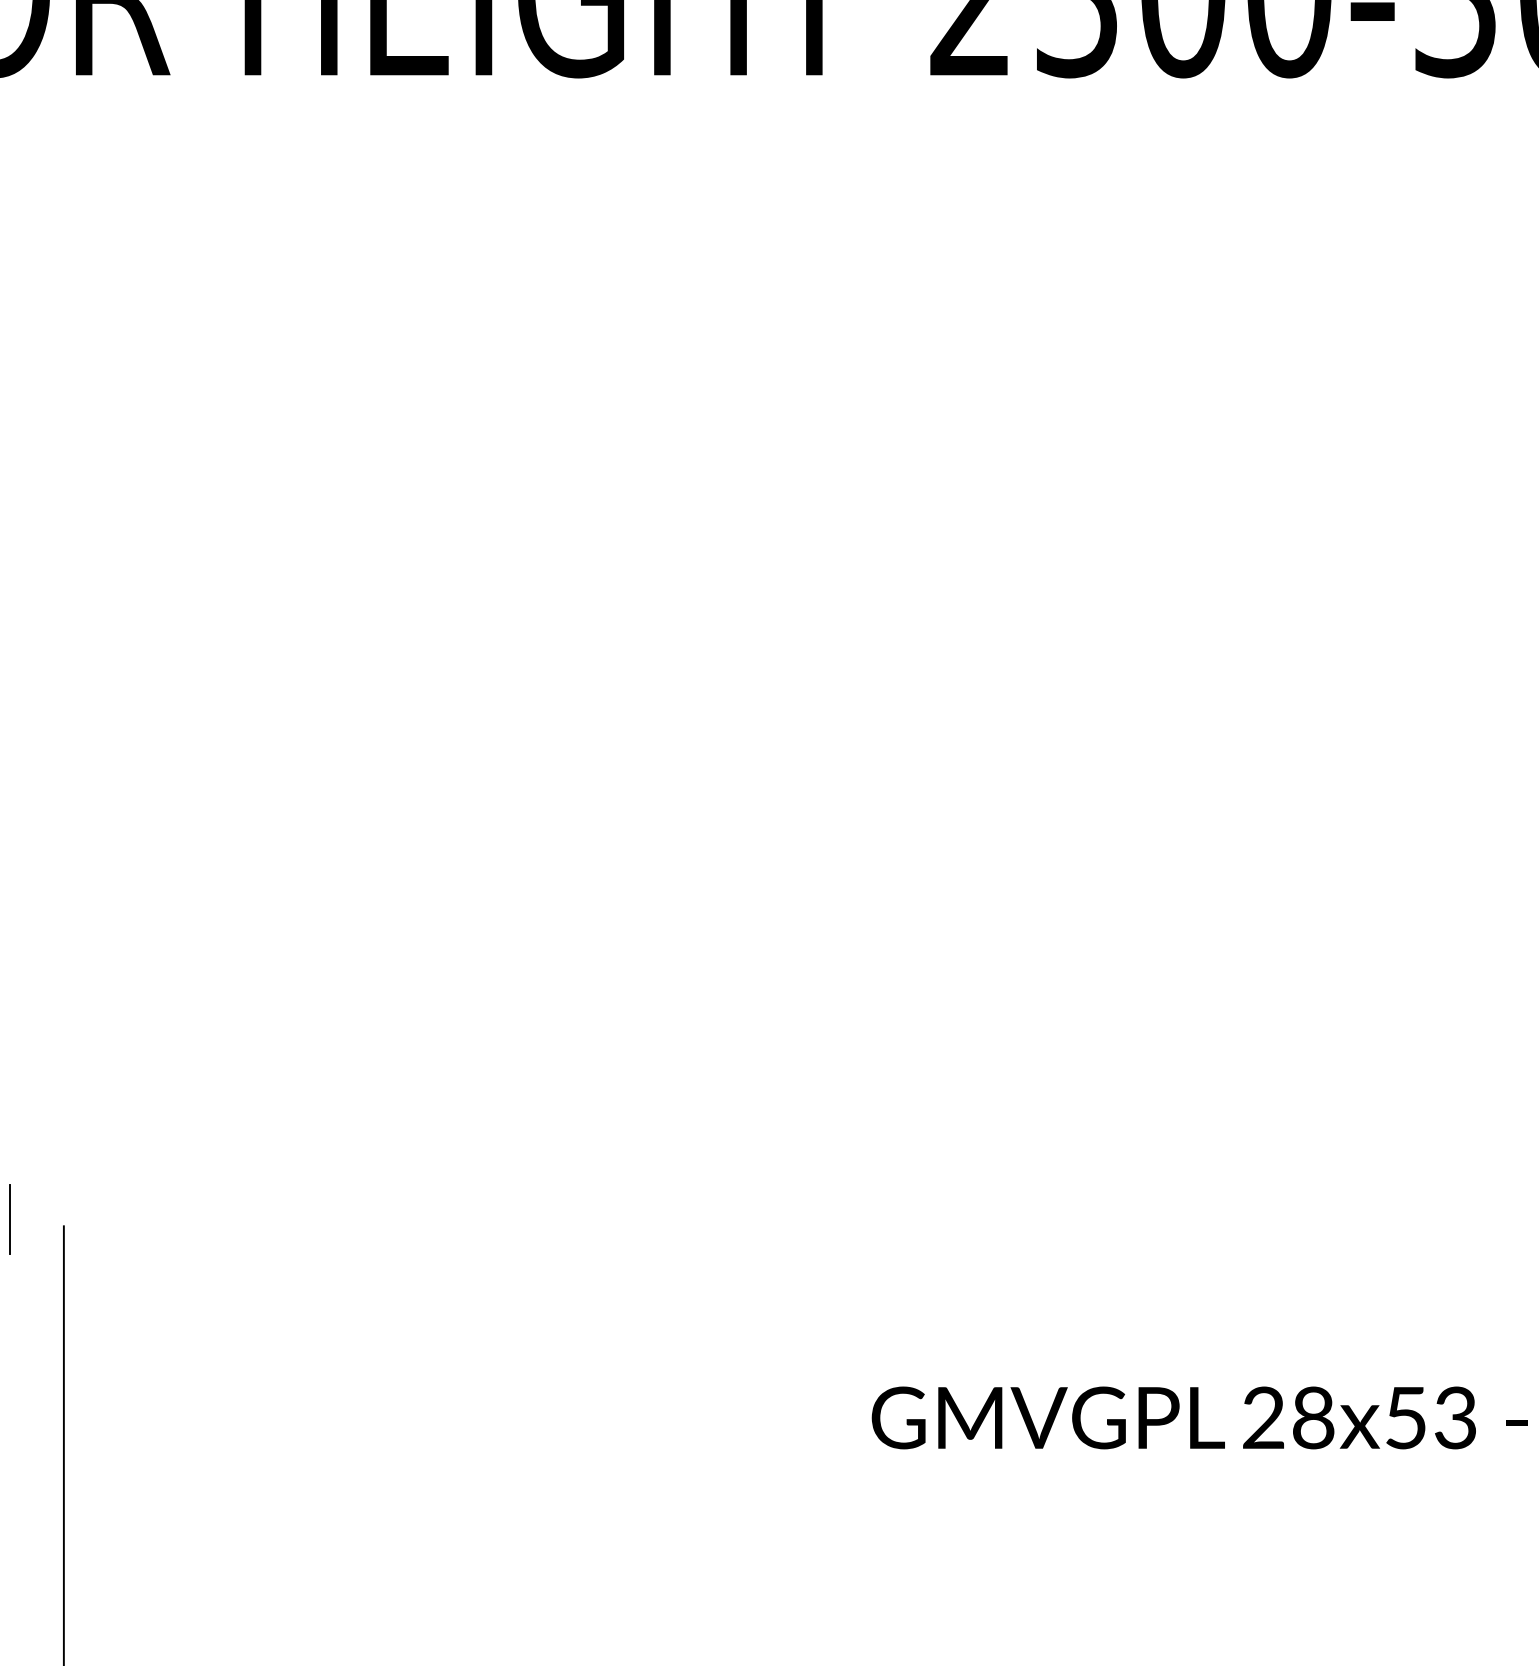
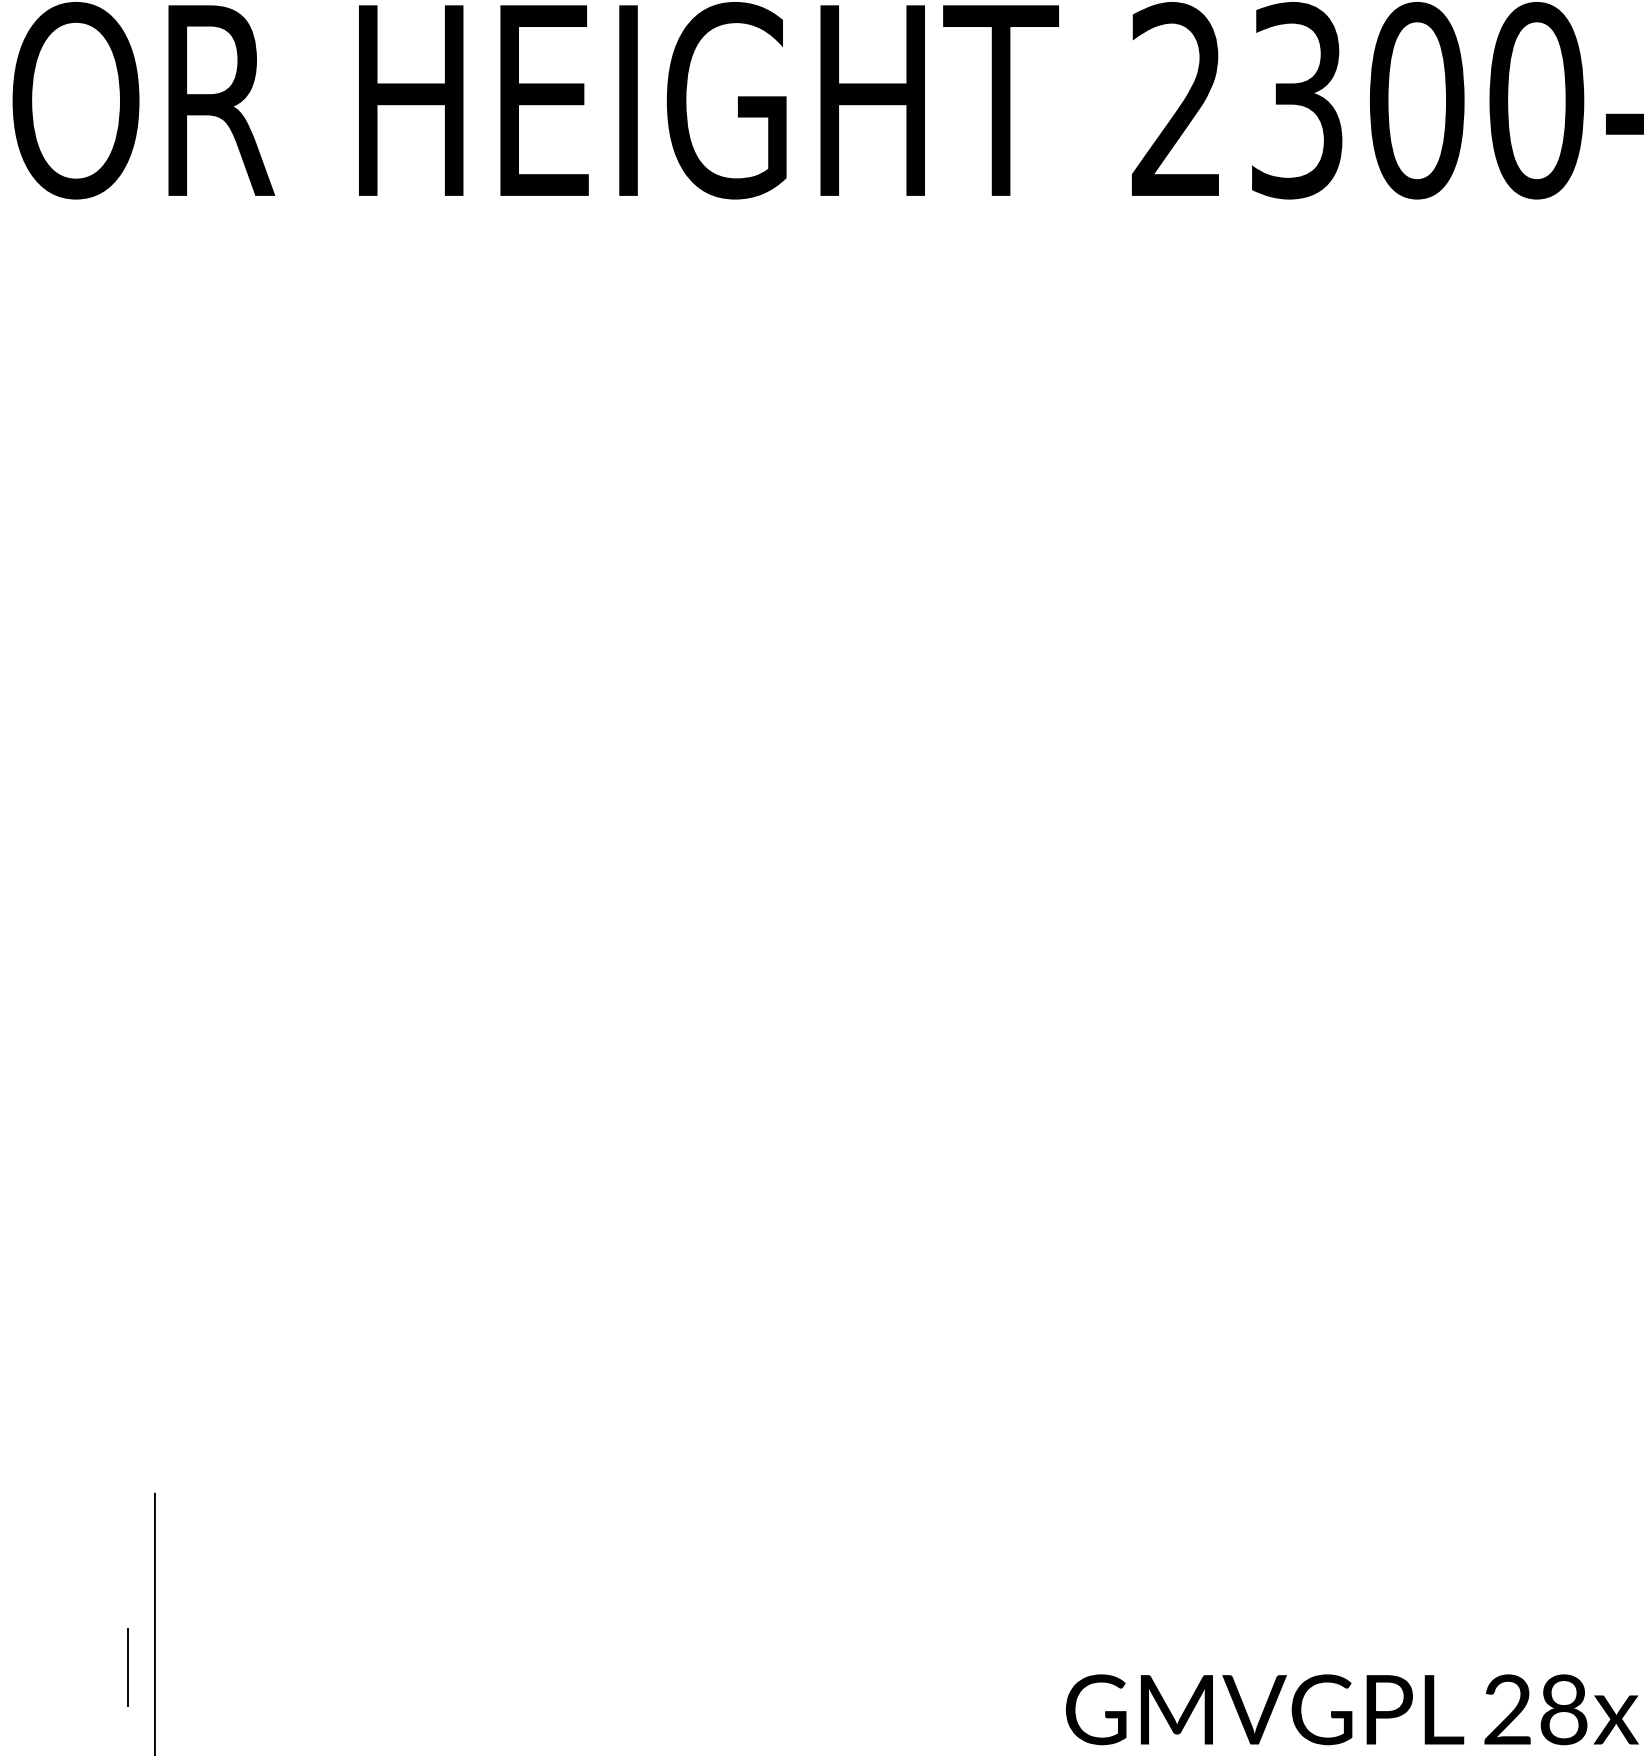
line: (9, 1219) -> (127, 1667), moved

